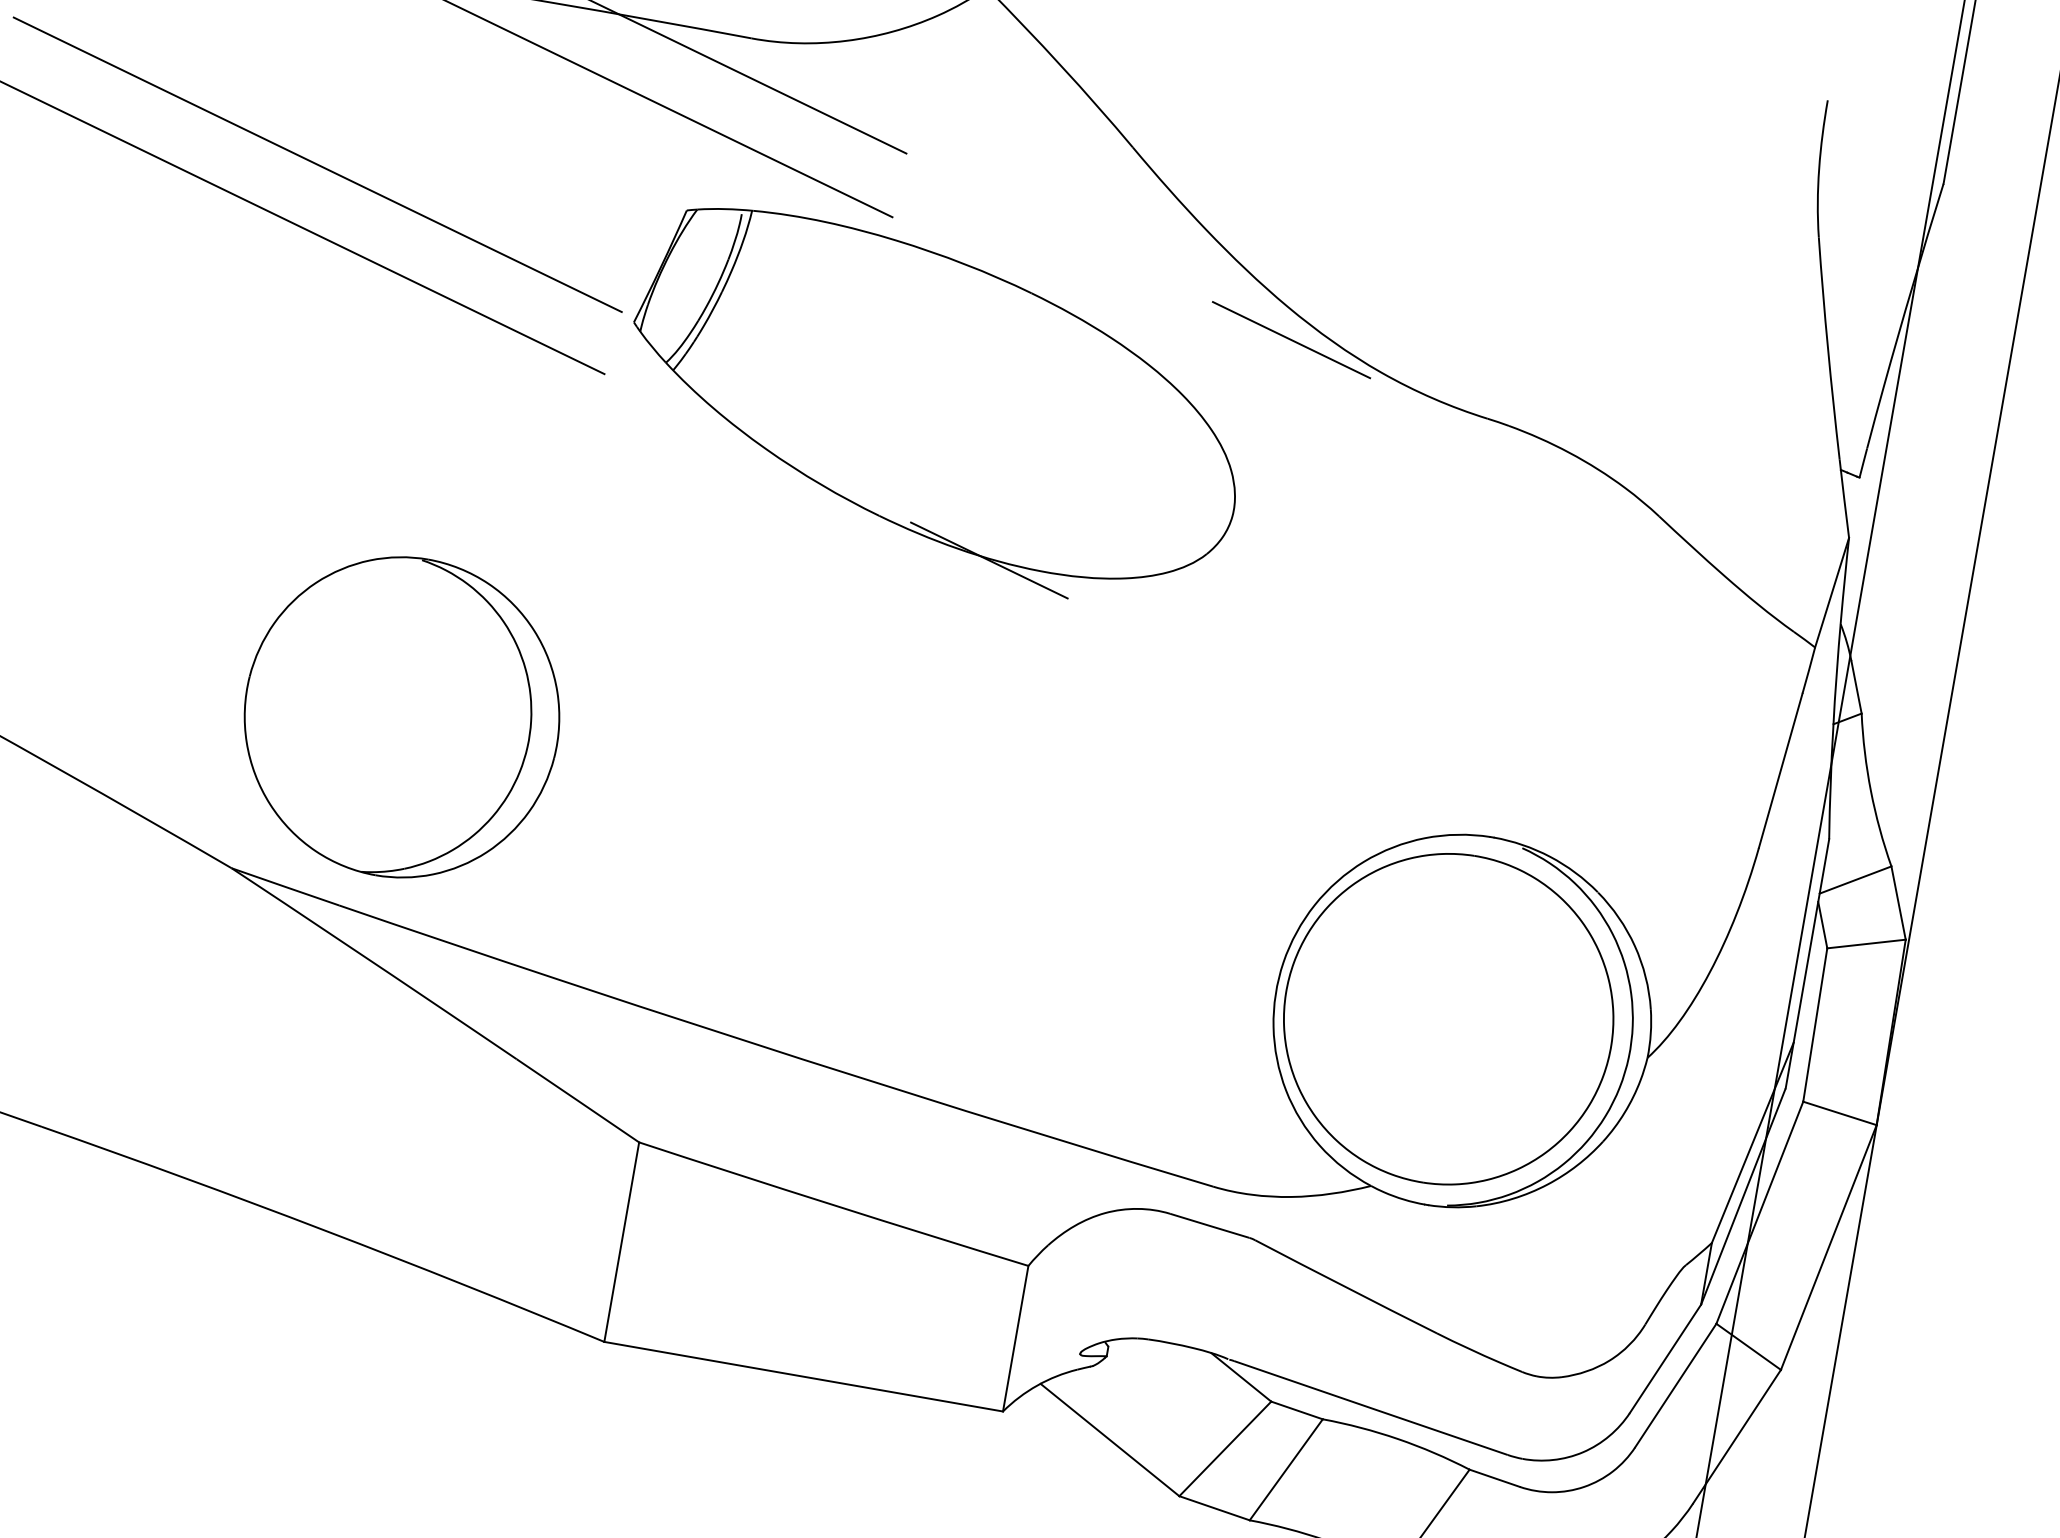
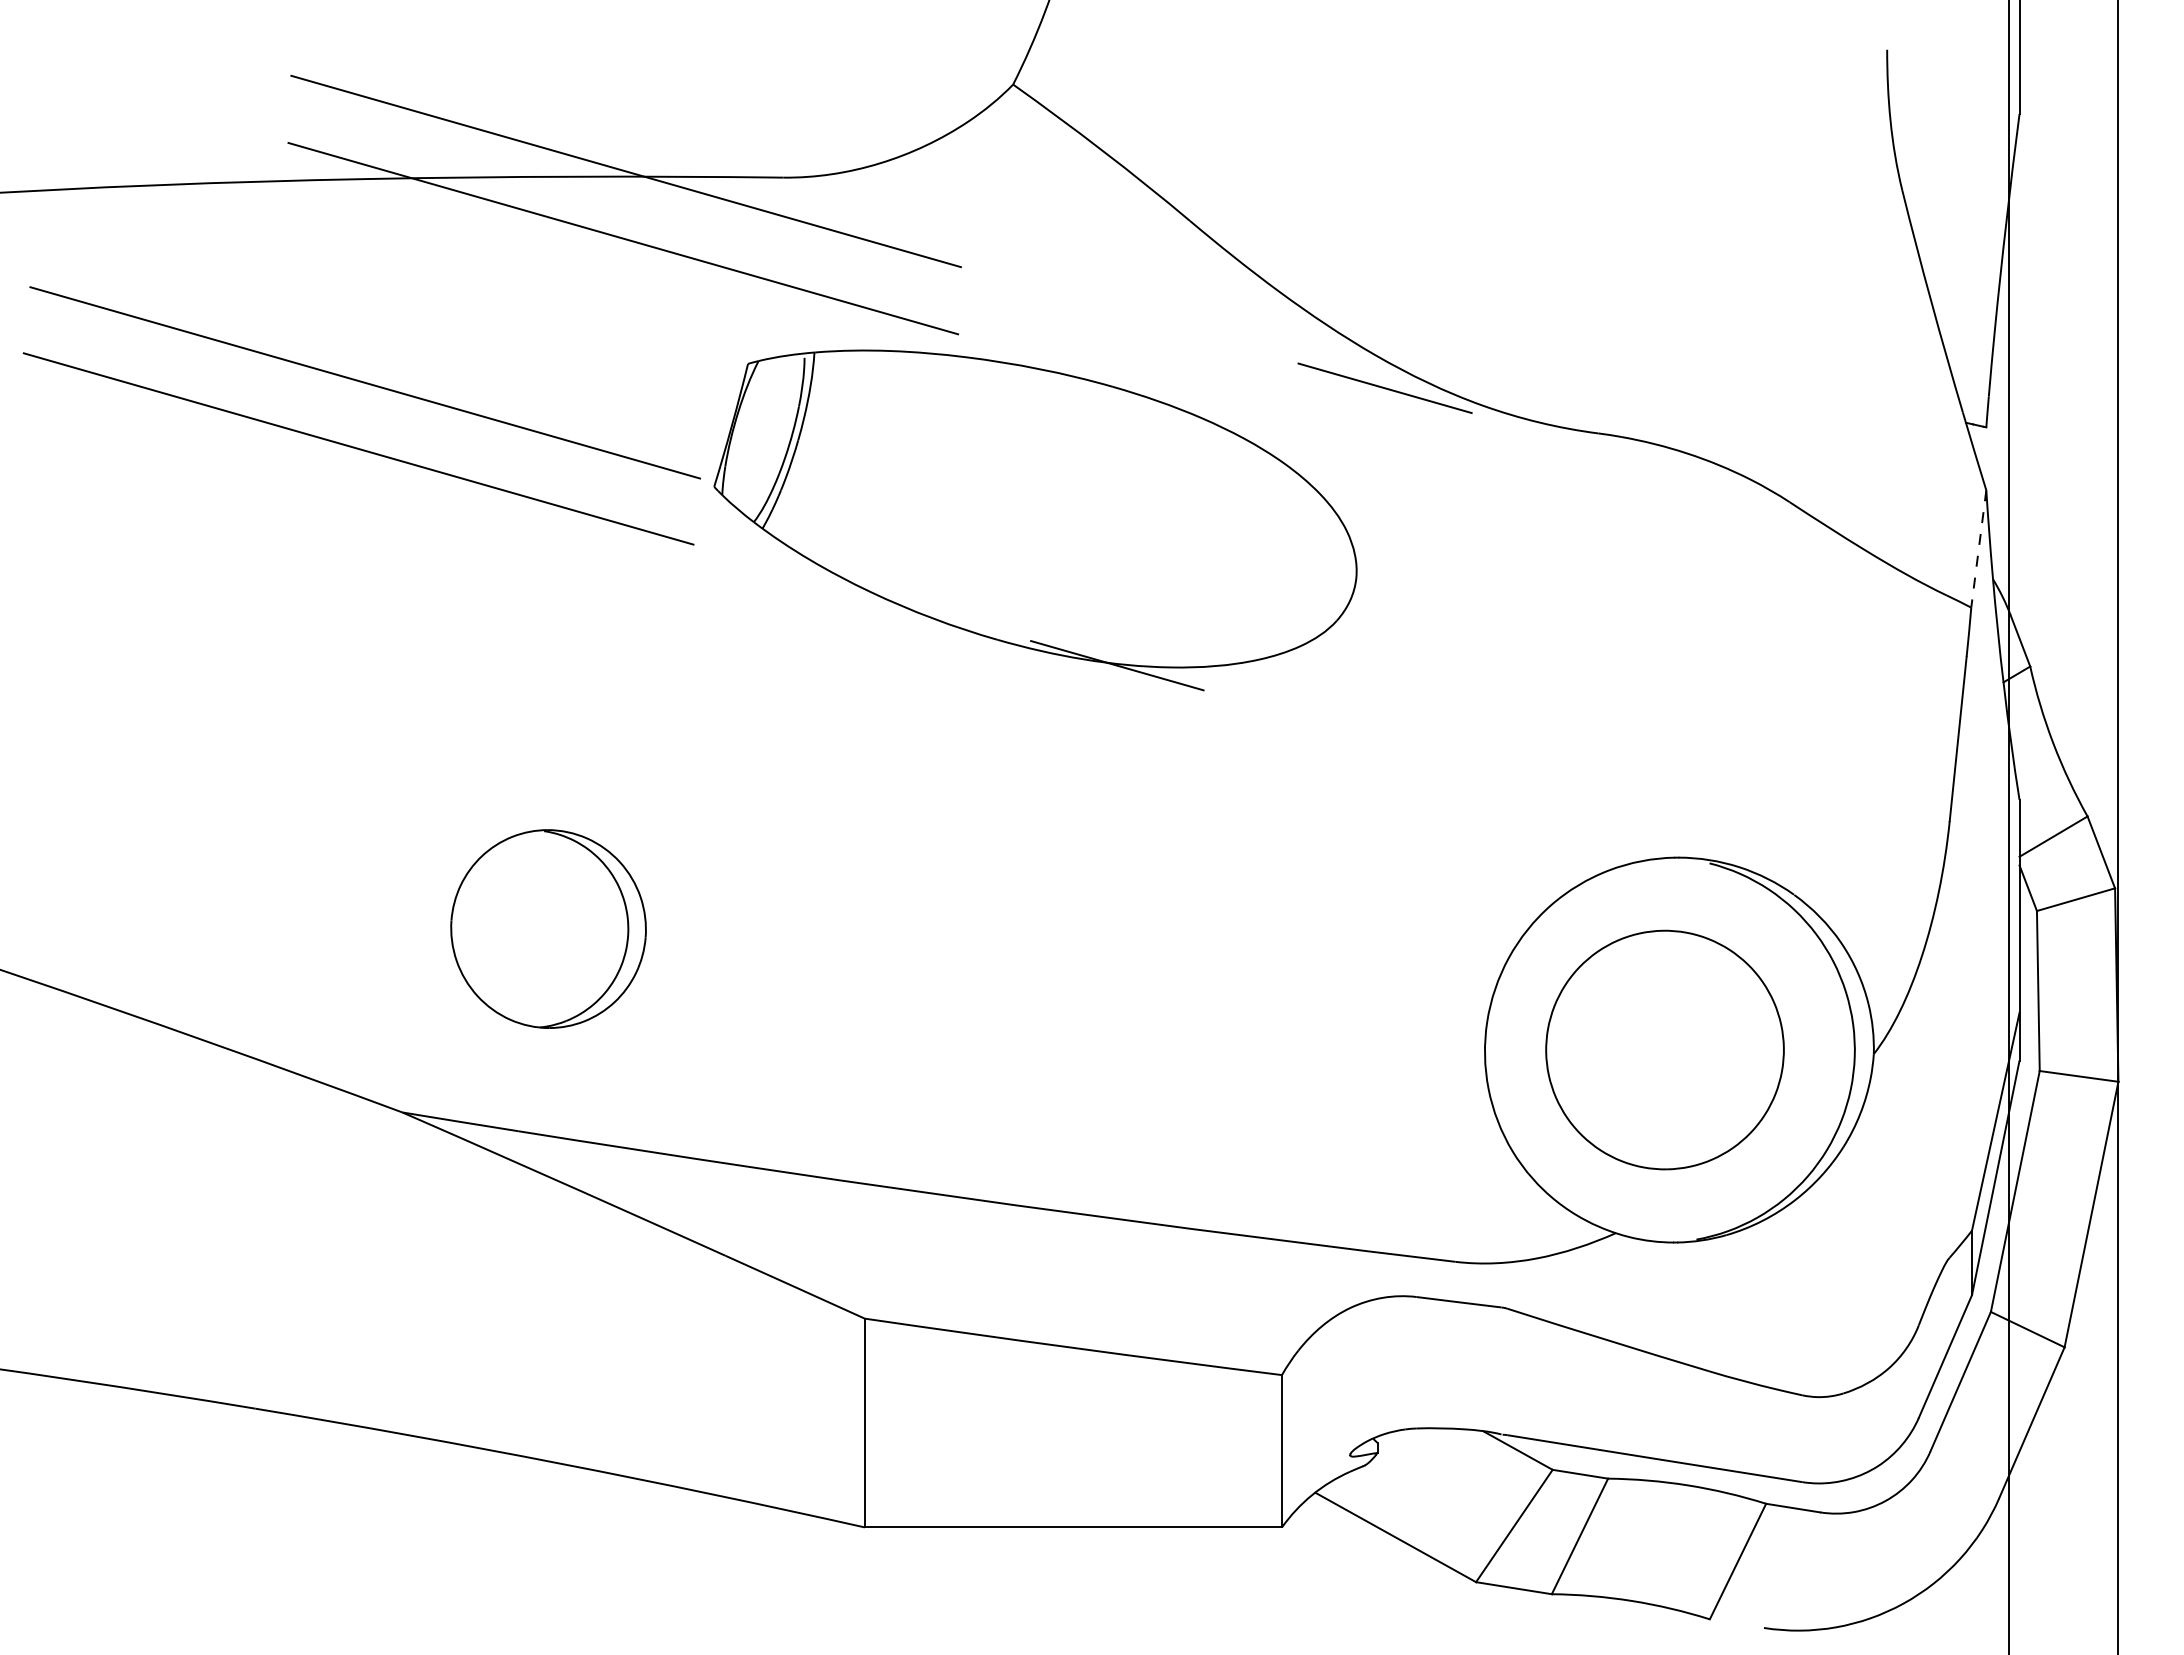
line: (1831, 593) -> (1978, 549), solid -> dashed
part: (401, 716) -> (548, 928), size x0.6
part: (1448, 1018) -> (1664, 1049), size x0.7

